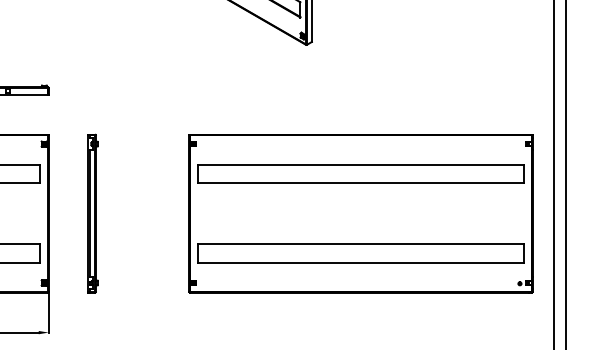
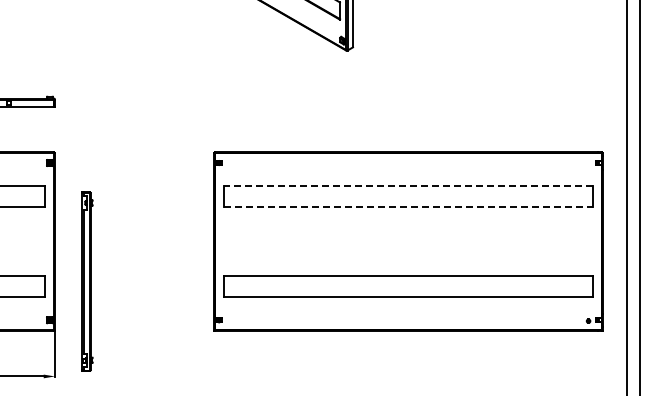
line: (360, 164) -> (408, 186), solid -> dashed
line: (360, 183) -> (408, 207), solid -> dashed
part: (93, 213) -> (87, 281), moved

